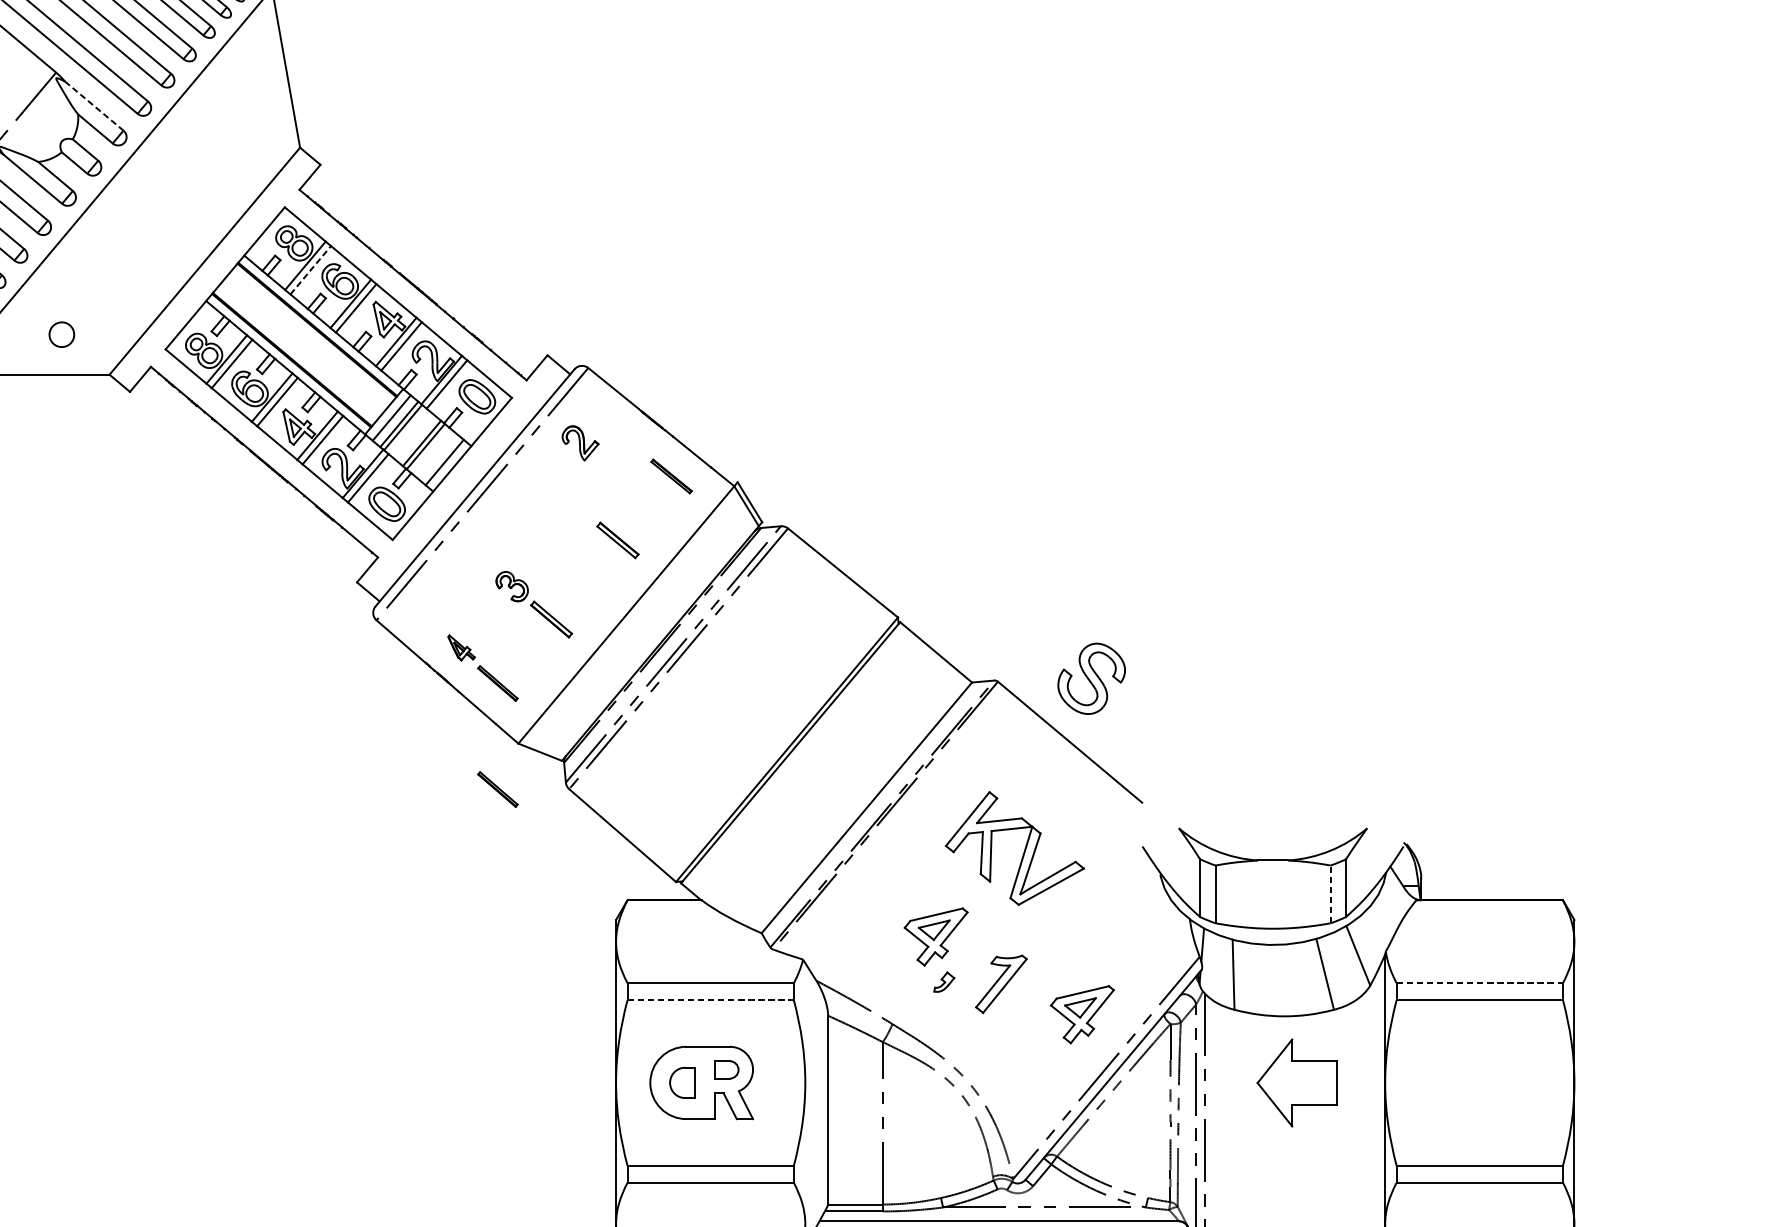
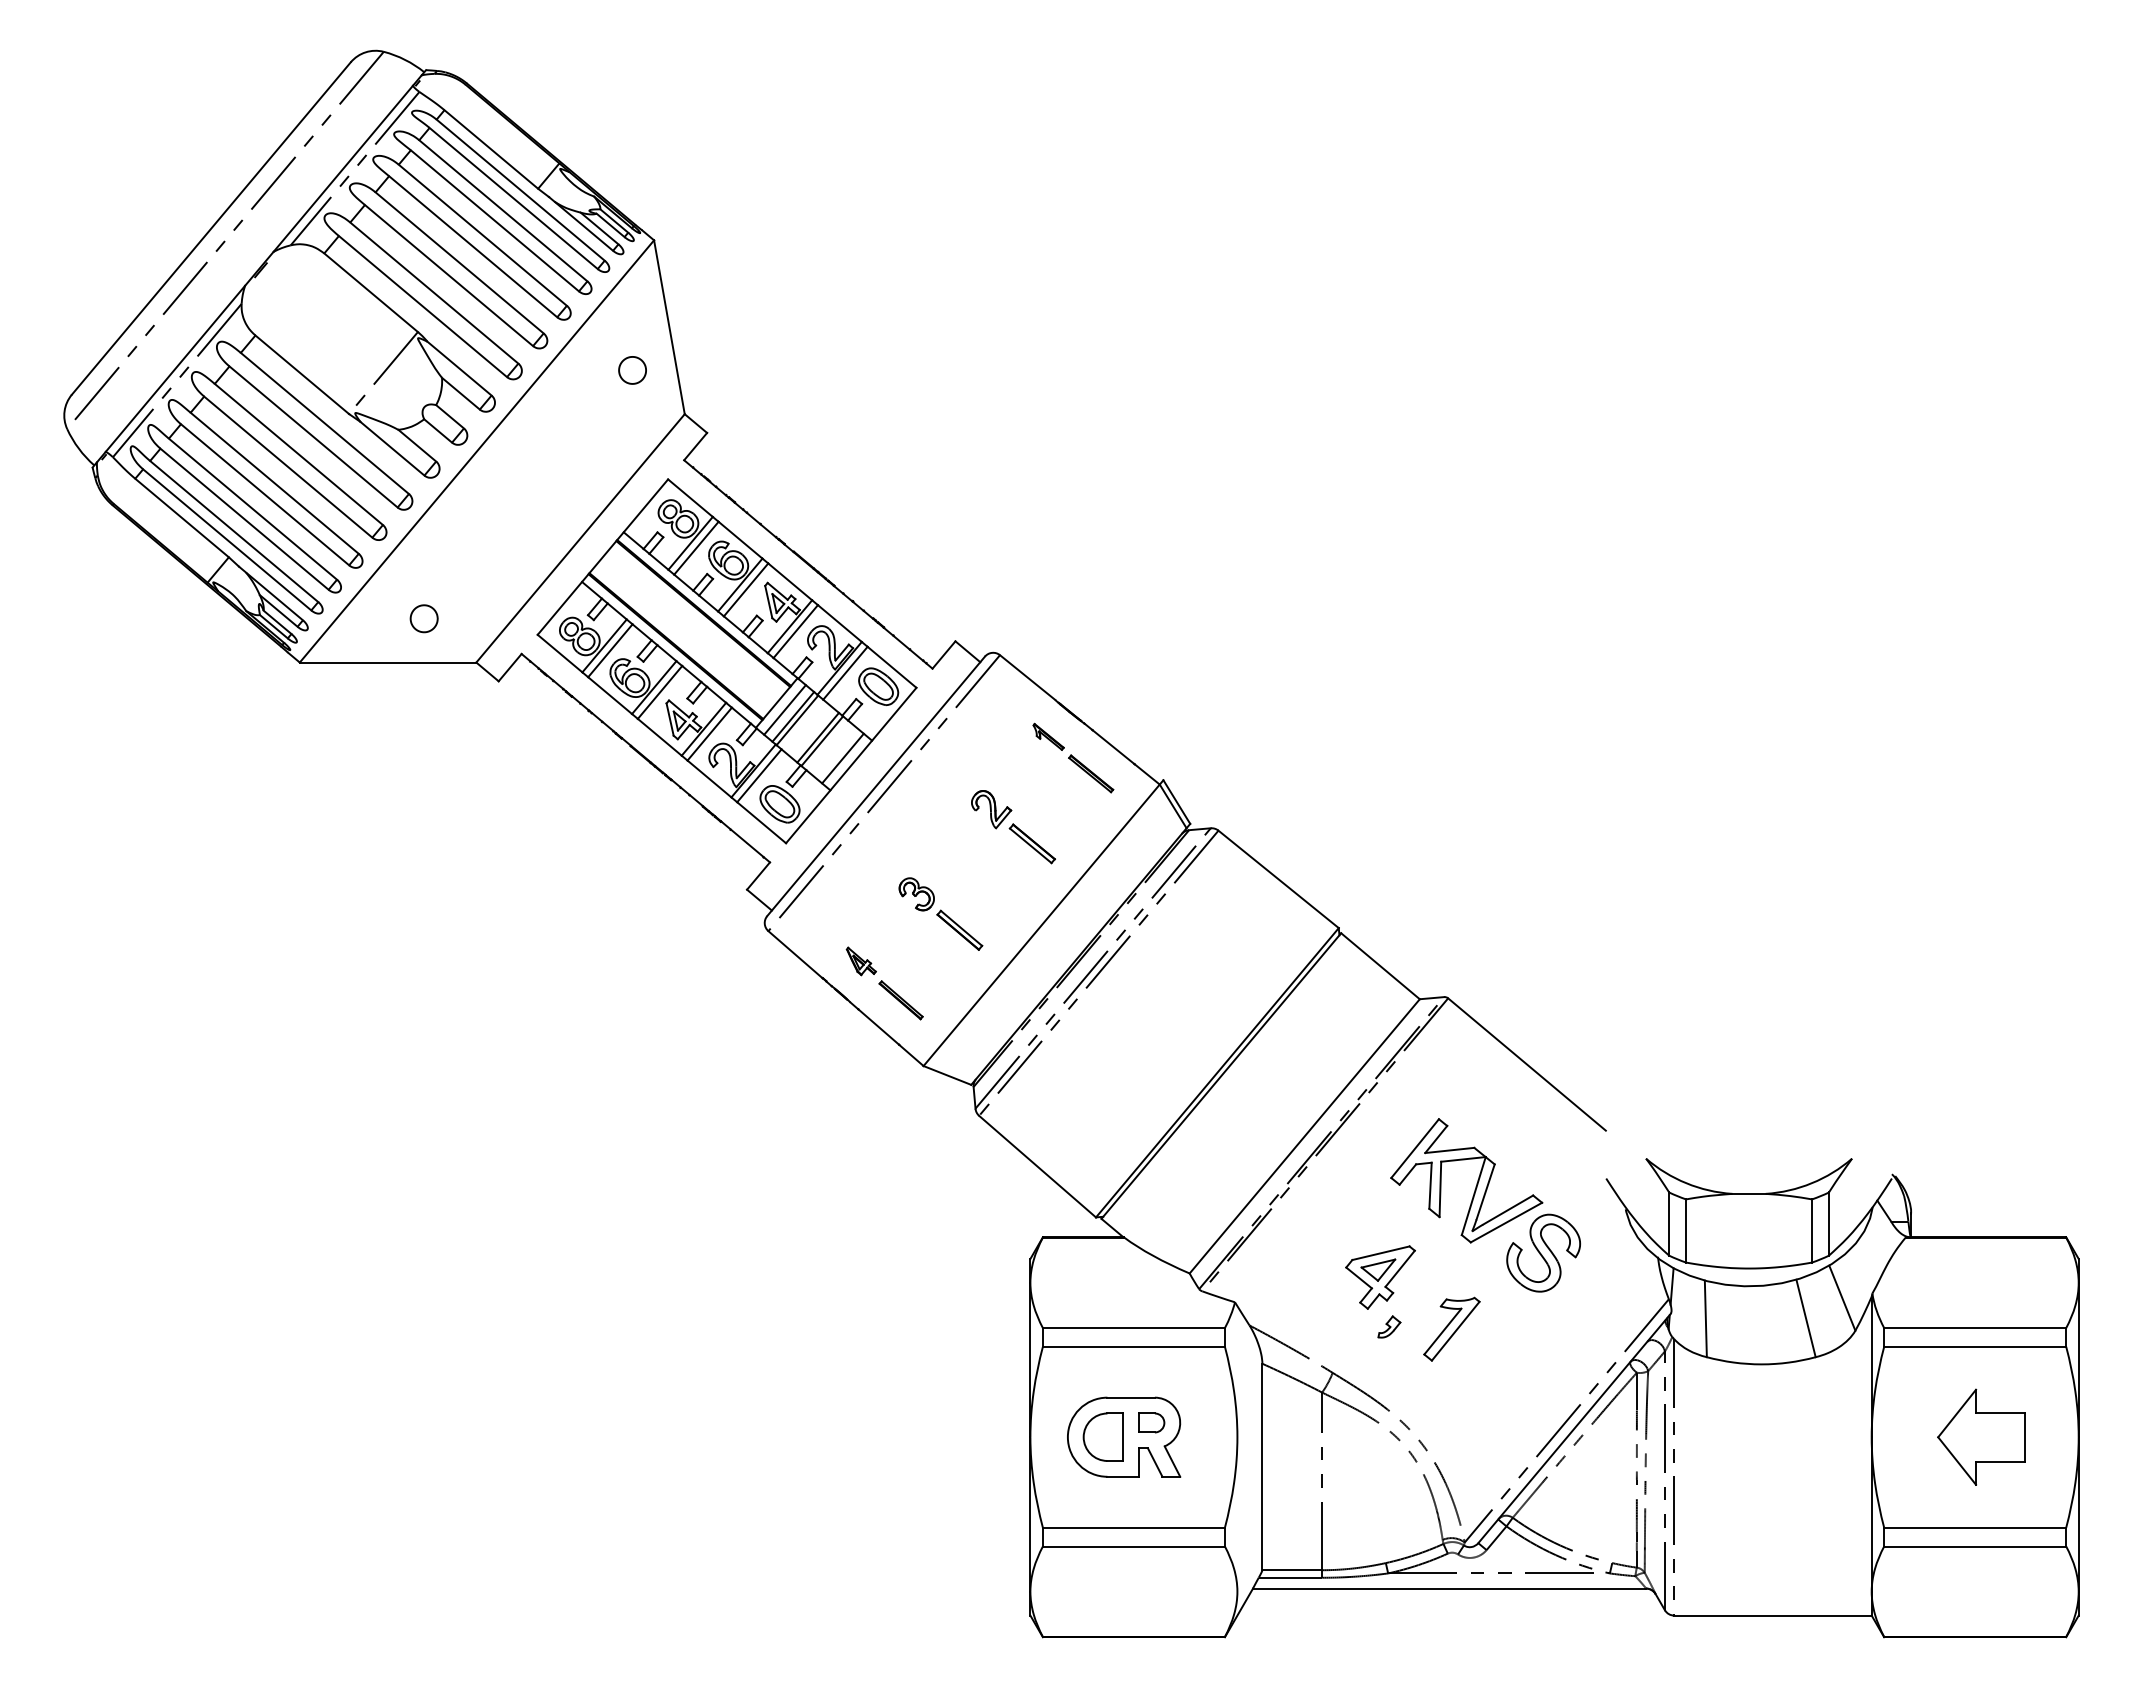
line: (94, 105) -> (459, 368), dashed -> solid
part: (252, 107) -> (632, 370), added
line: (310, 270) -> (696, 548), dashed -> solid
part: (632, 442) -> (1048, 736), added
part: (580, 443) -> (991, 809), moved
part: (1091, 678) -> (1543, 1252), moved
part: (497, 789) -> (900, 1116), removed
line: (1331, 893) -> (1812, 1230), dashed -> solid
line: (1480, 983) -> (1975, 1328), dashed -> solid
line: (711, 1000) -> (1134, 1346), dashed -> solid
part: (1082, 1014) -> (1540, 1362), removed
part: (681, 1082) -> (1102, 1436), size x1.43
part: (1297, 1082) -> (1981, 1436), moved

